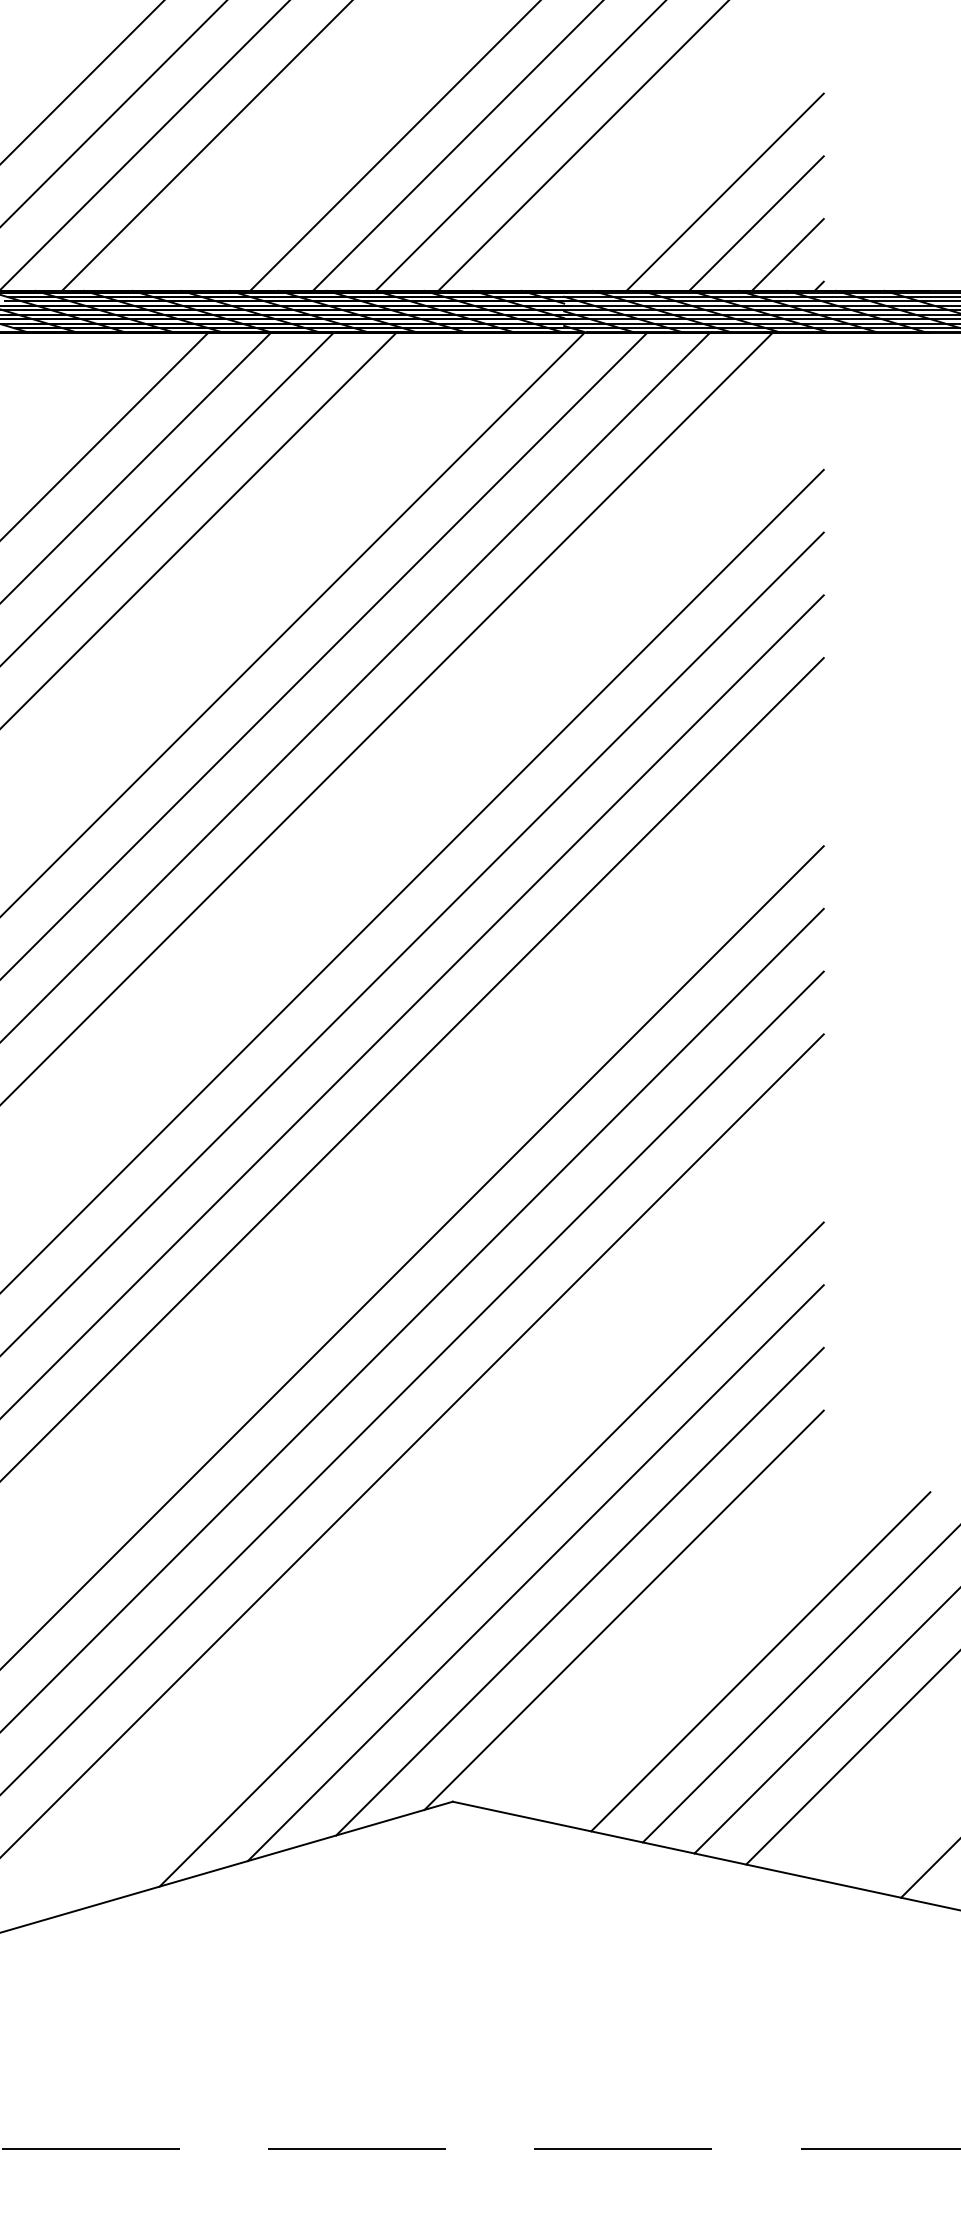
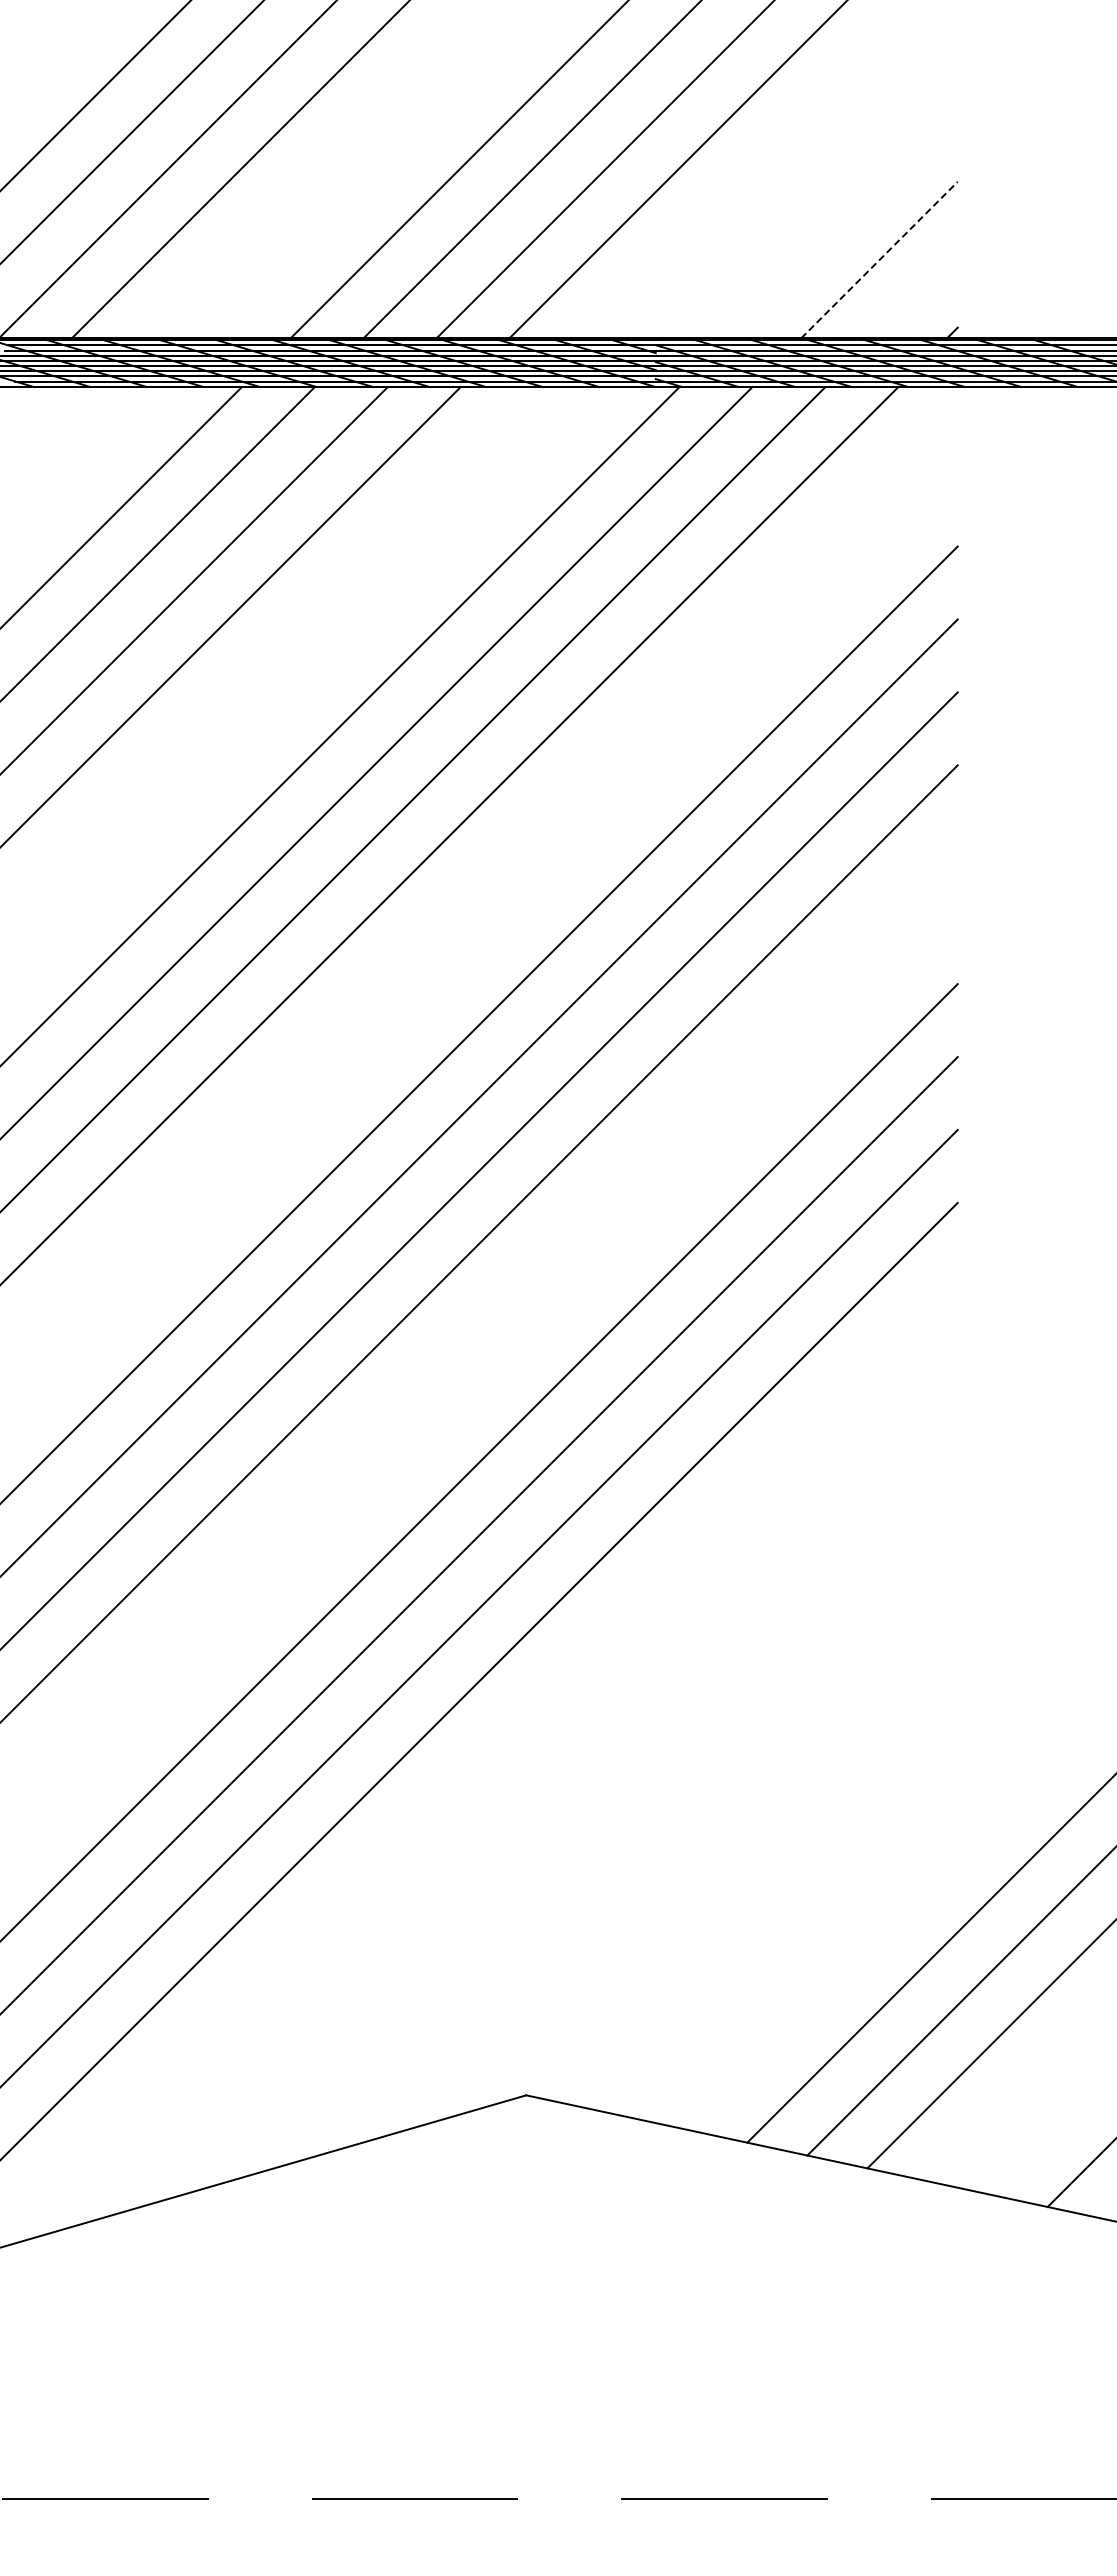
line: (724, 192) -> (842, 223), removed
line: (756, 223) -> (879, 260), solid -> dashed
line: (787, 254) -> (915, 296), removed
line: (491, 1554) -> (571, 1807), removed
line: (535, 1573) -> (622, 1829), removed
line: (579, 1591) -> (673, 1850), removed
line: (624, 1610) -> (725, 1872), removed
line: (760, 1661) -> (884, 1932), removed

